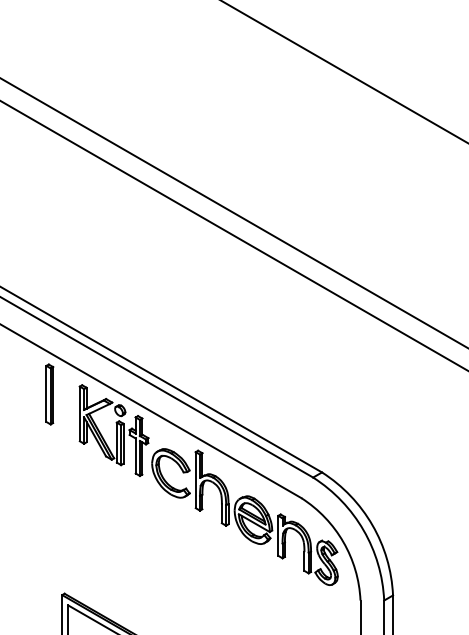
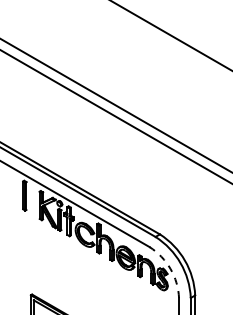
arc: (343, 541) -> (170, 268), solid -> dashed

